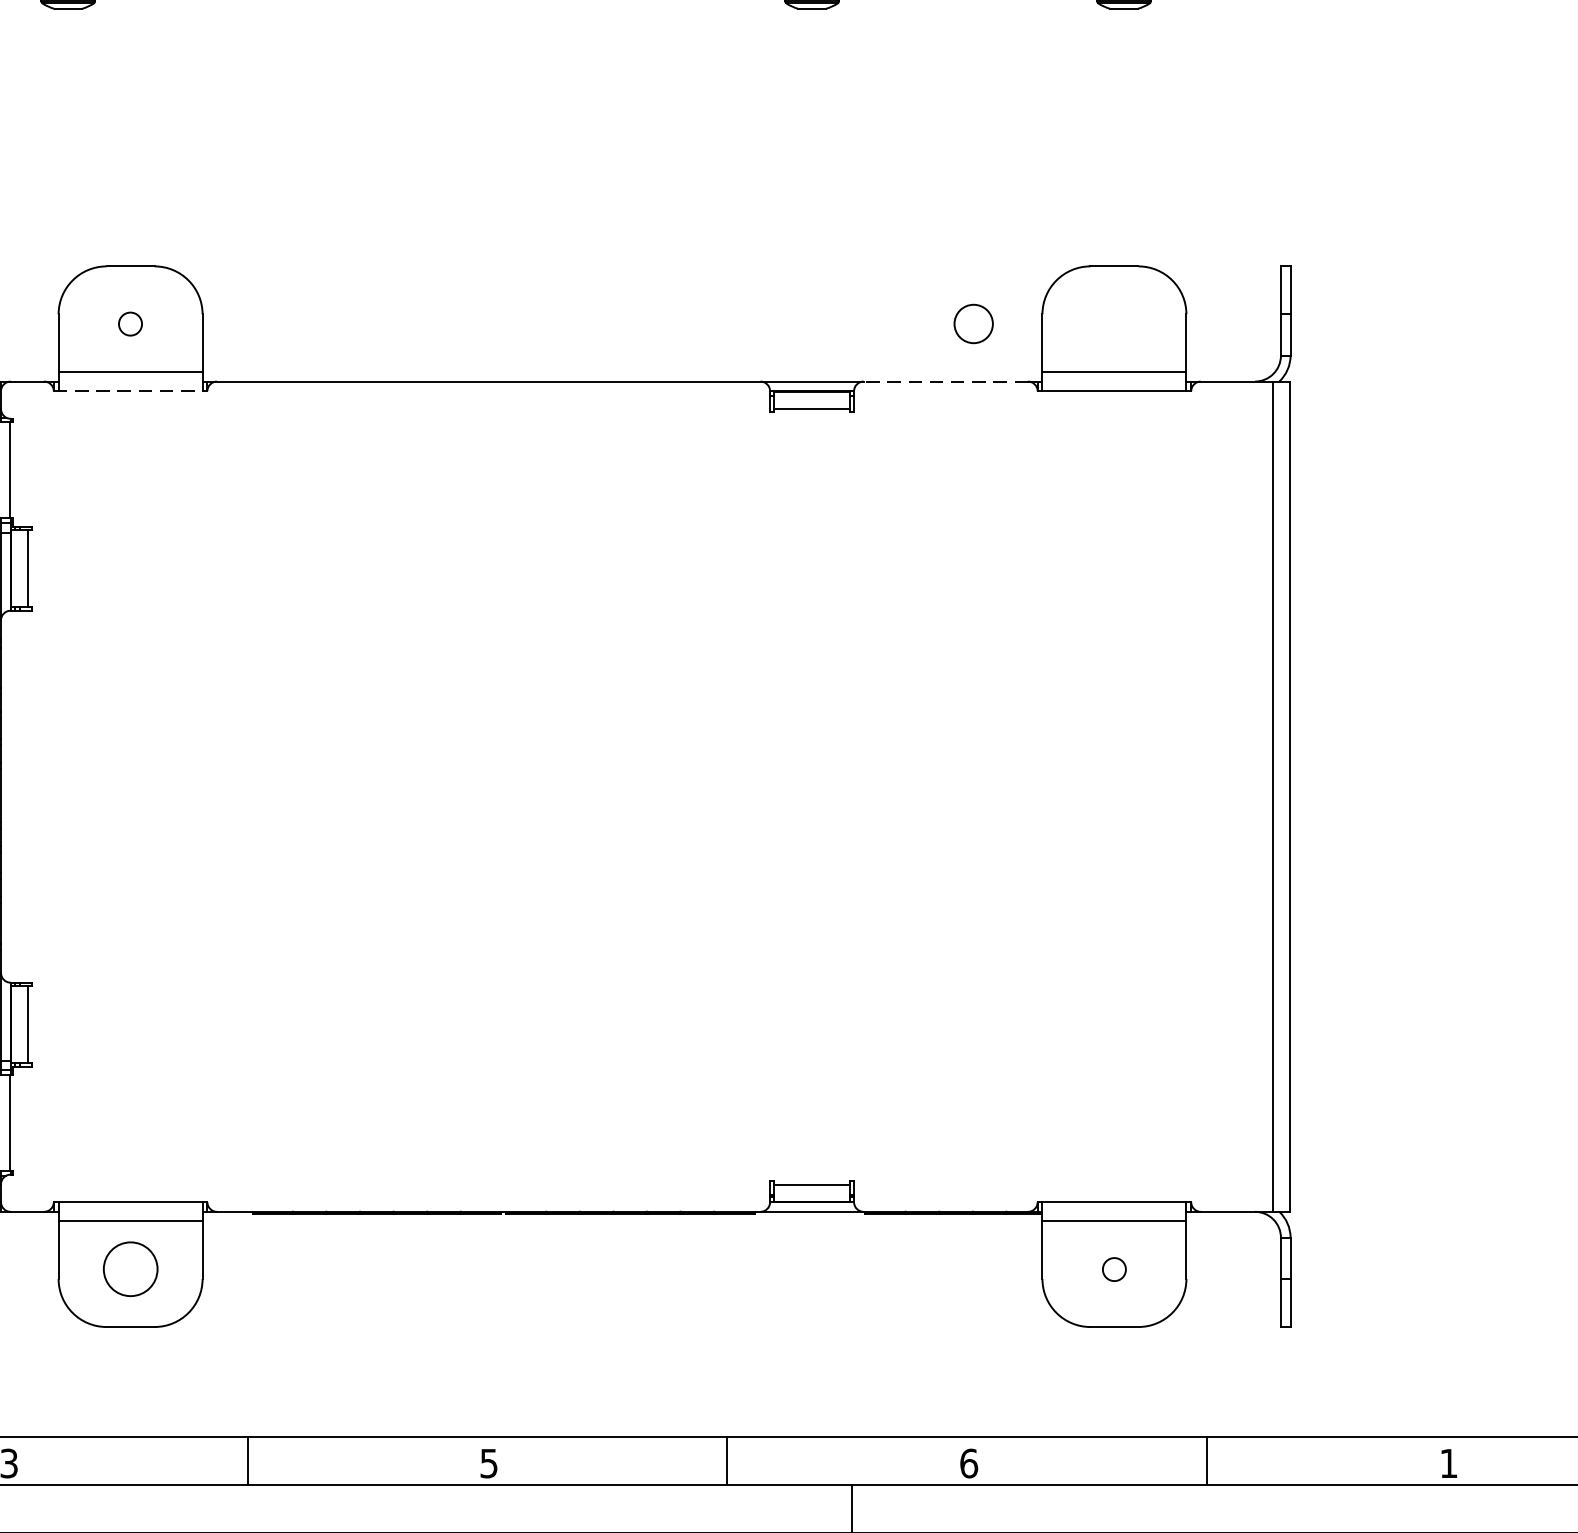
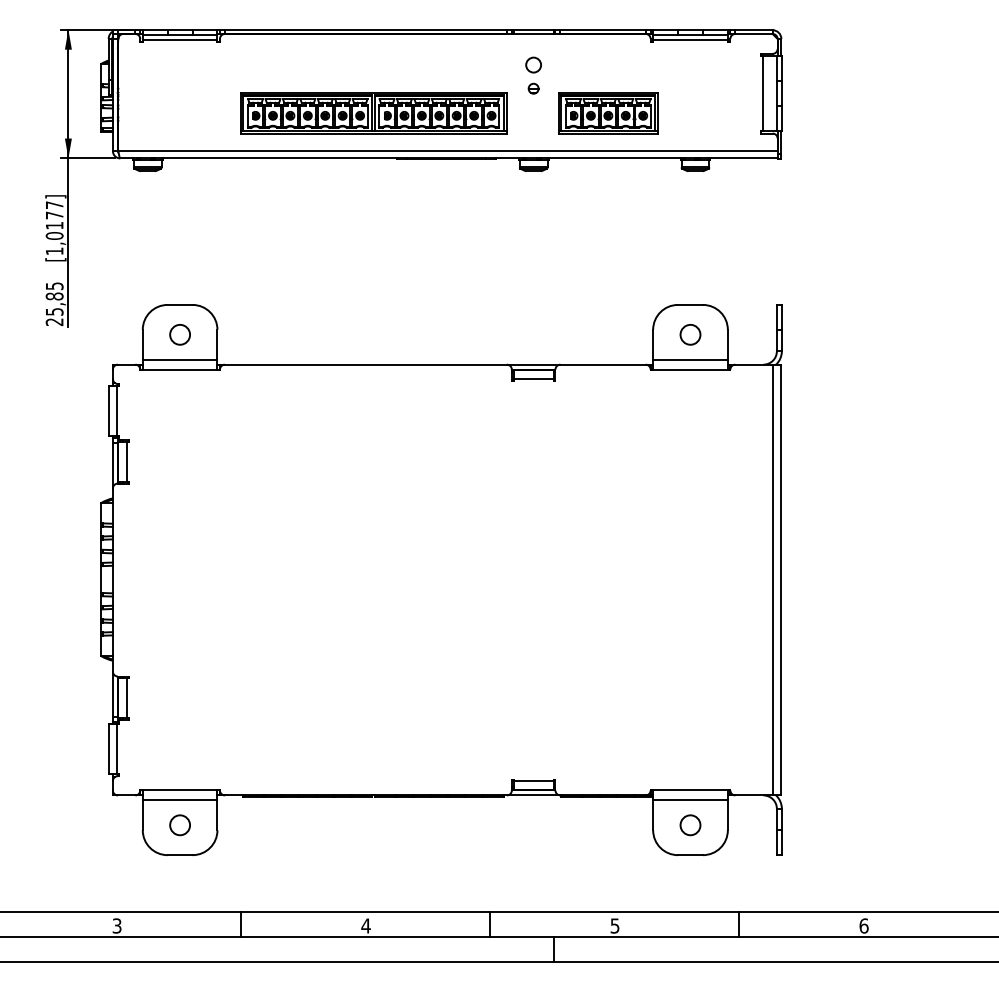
circle: (129, 323) -> (179, 334), size x1.67
circle: (973, 323) -> (690, 334), moved
line: (946, 381) -> (603, 364), dashed -> solid
line: (131, 390) -> (180, 369), dashed -> solid
circle: (129, 1269) -> (179, 825), size x0.71
circle: (1114, 1269) -> (690, 825), size x1.67
text: (487, 1462) -> (365, 925), 5 -> 4
text: (967, 1462) -> (614, 925), 6 -> 5
text: (1447, 1462) -> (863, 925), 1 -> 6

